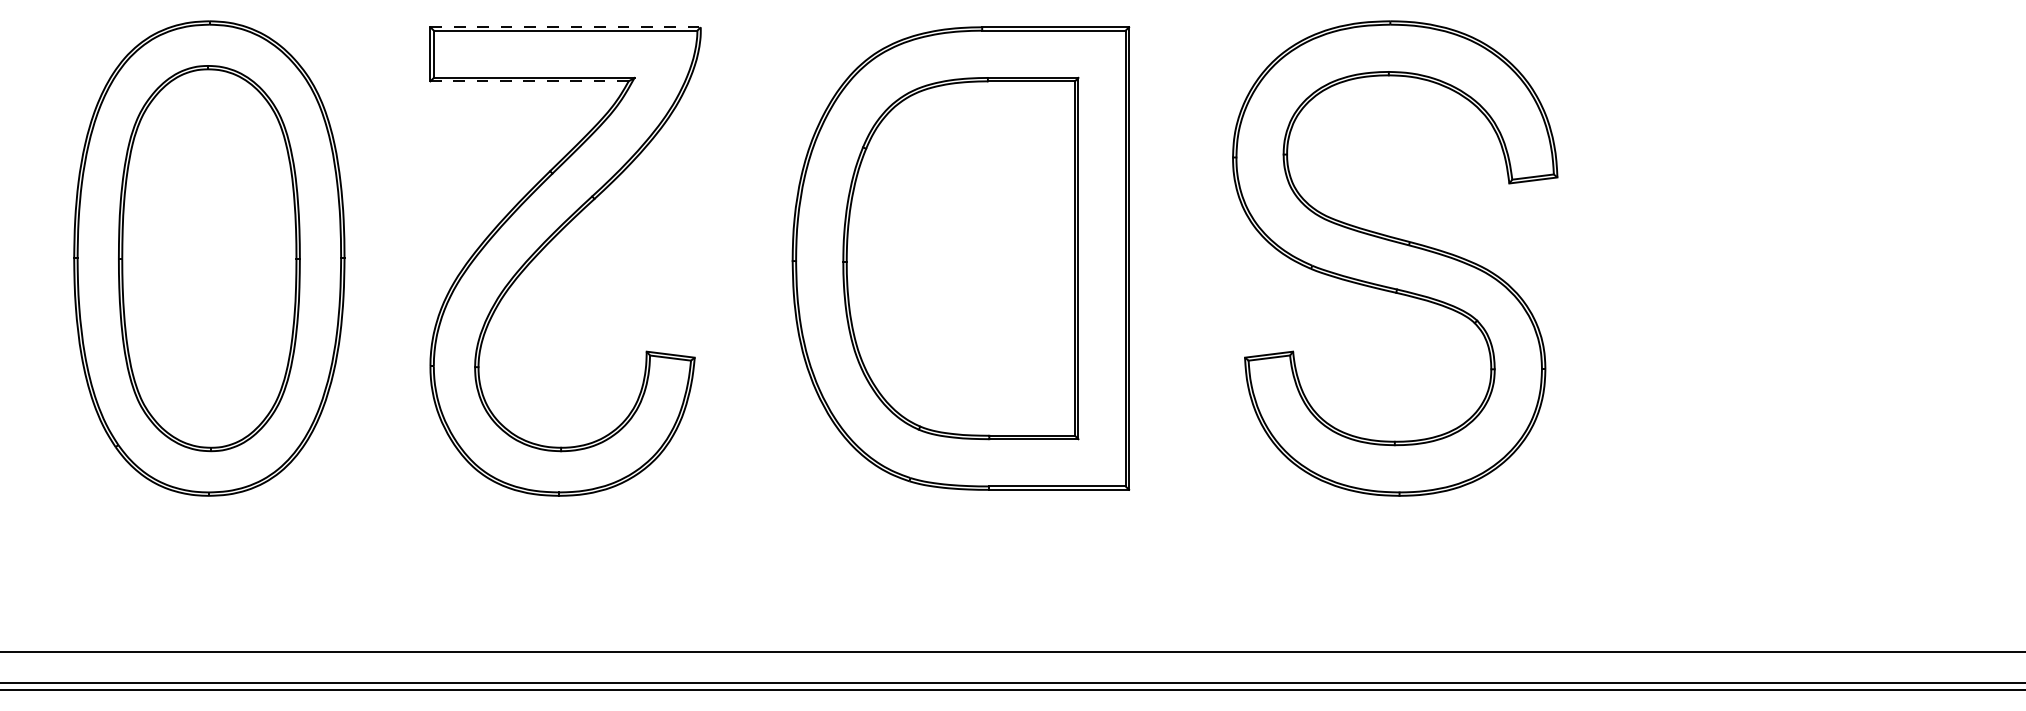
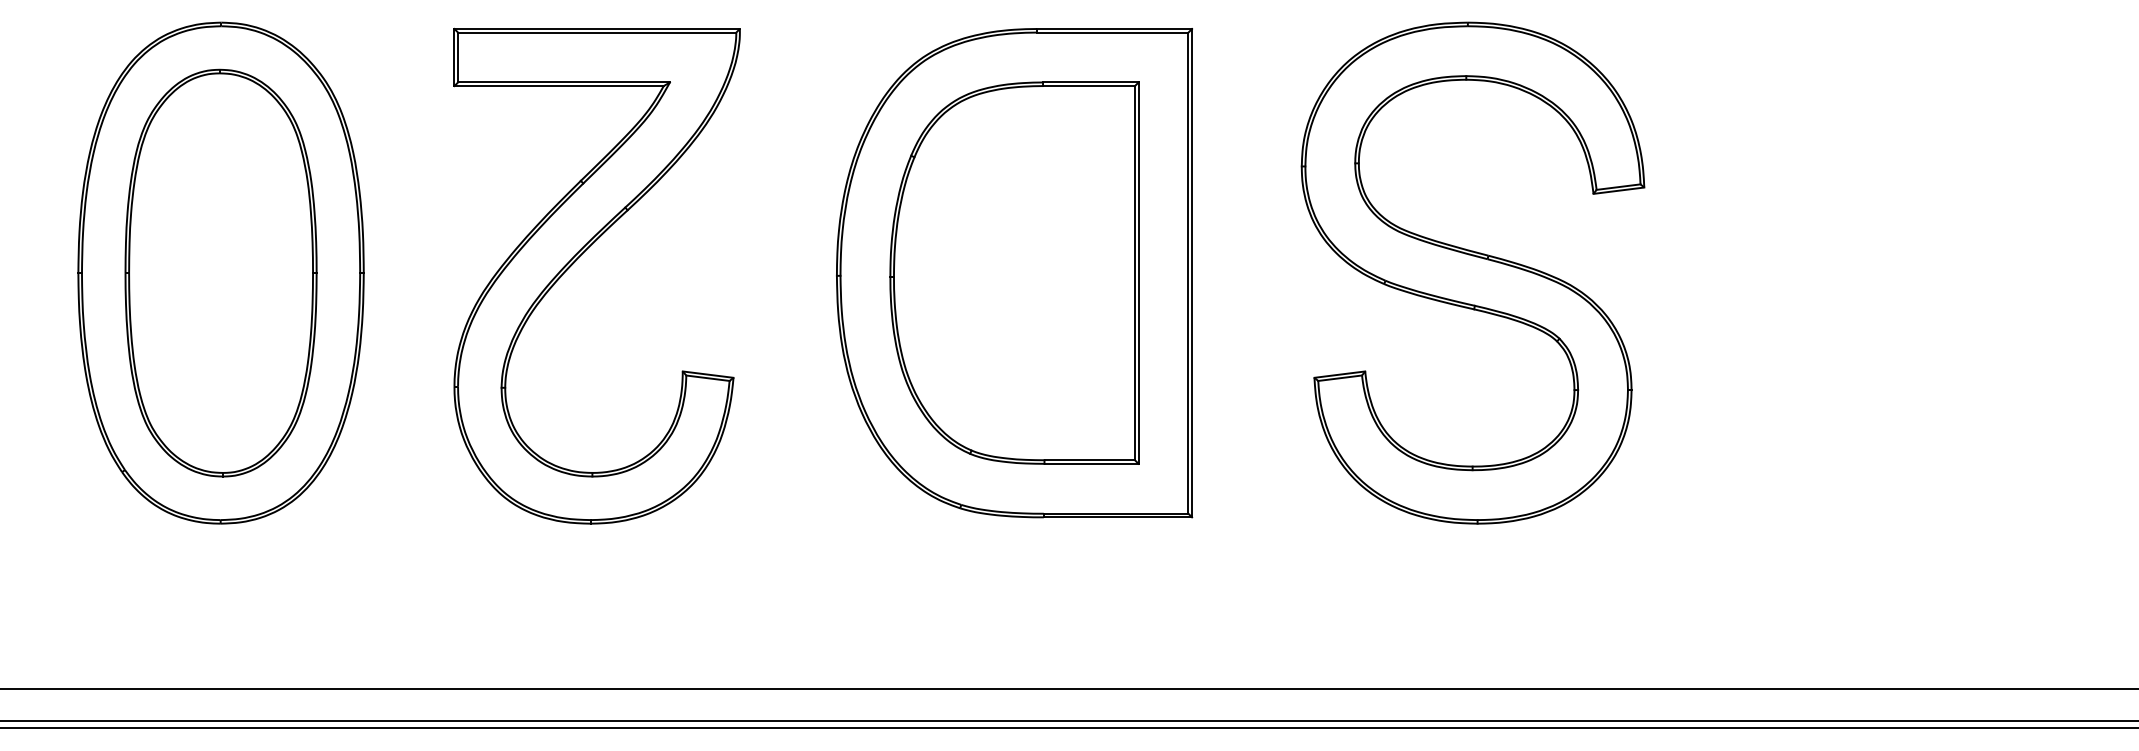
line: (565, 26) -> (597, 28), dashed -> solid
line: (529, 81) -> (559, 86), dashed -> solid

